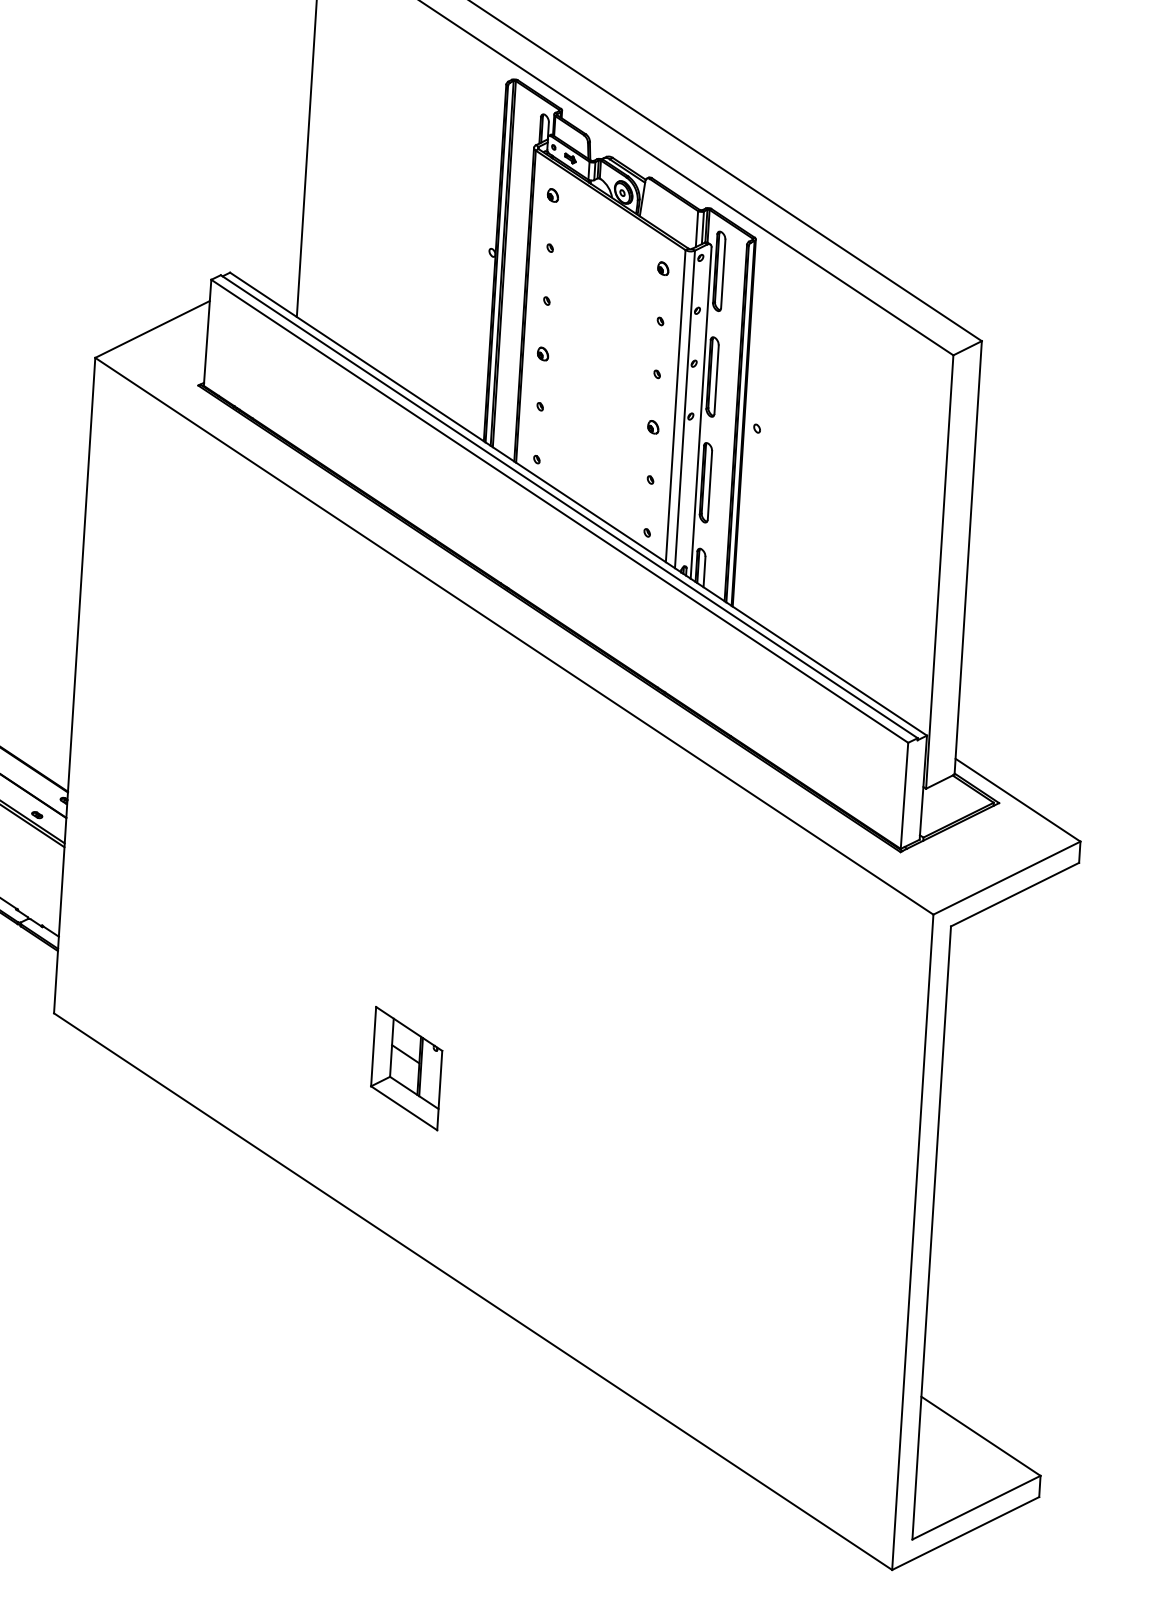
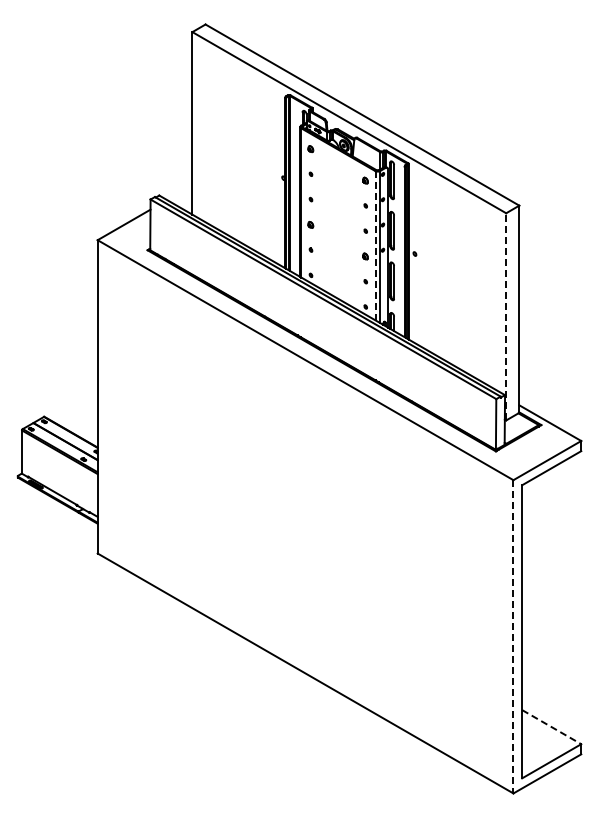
line: (675, 405) -> (375, 245), solid -> dashed
line: (940, 571) -> (506, 316), solid -> dashed
part: (405, 1066) -> (266, 568), removed
line: (912, 1241) -> (513, 636), solid -> dashed
line: (982, 1437) -> (552, 727), solid -> dashed

